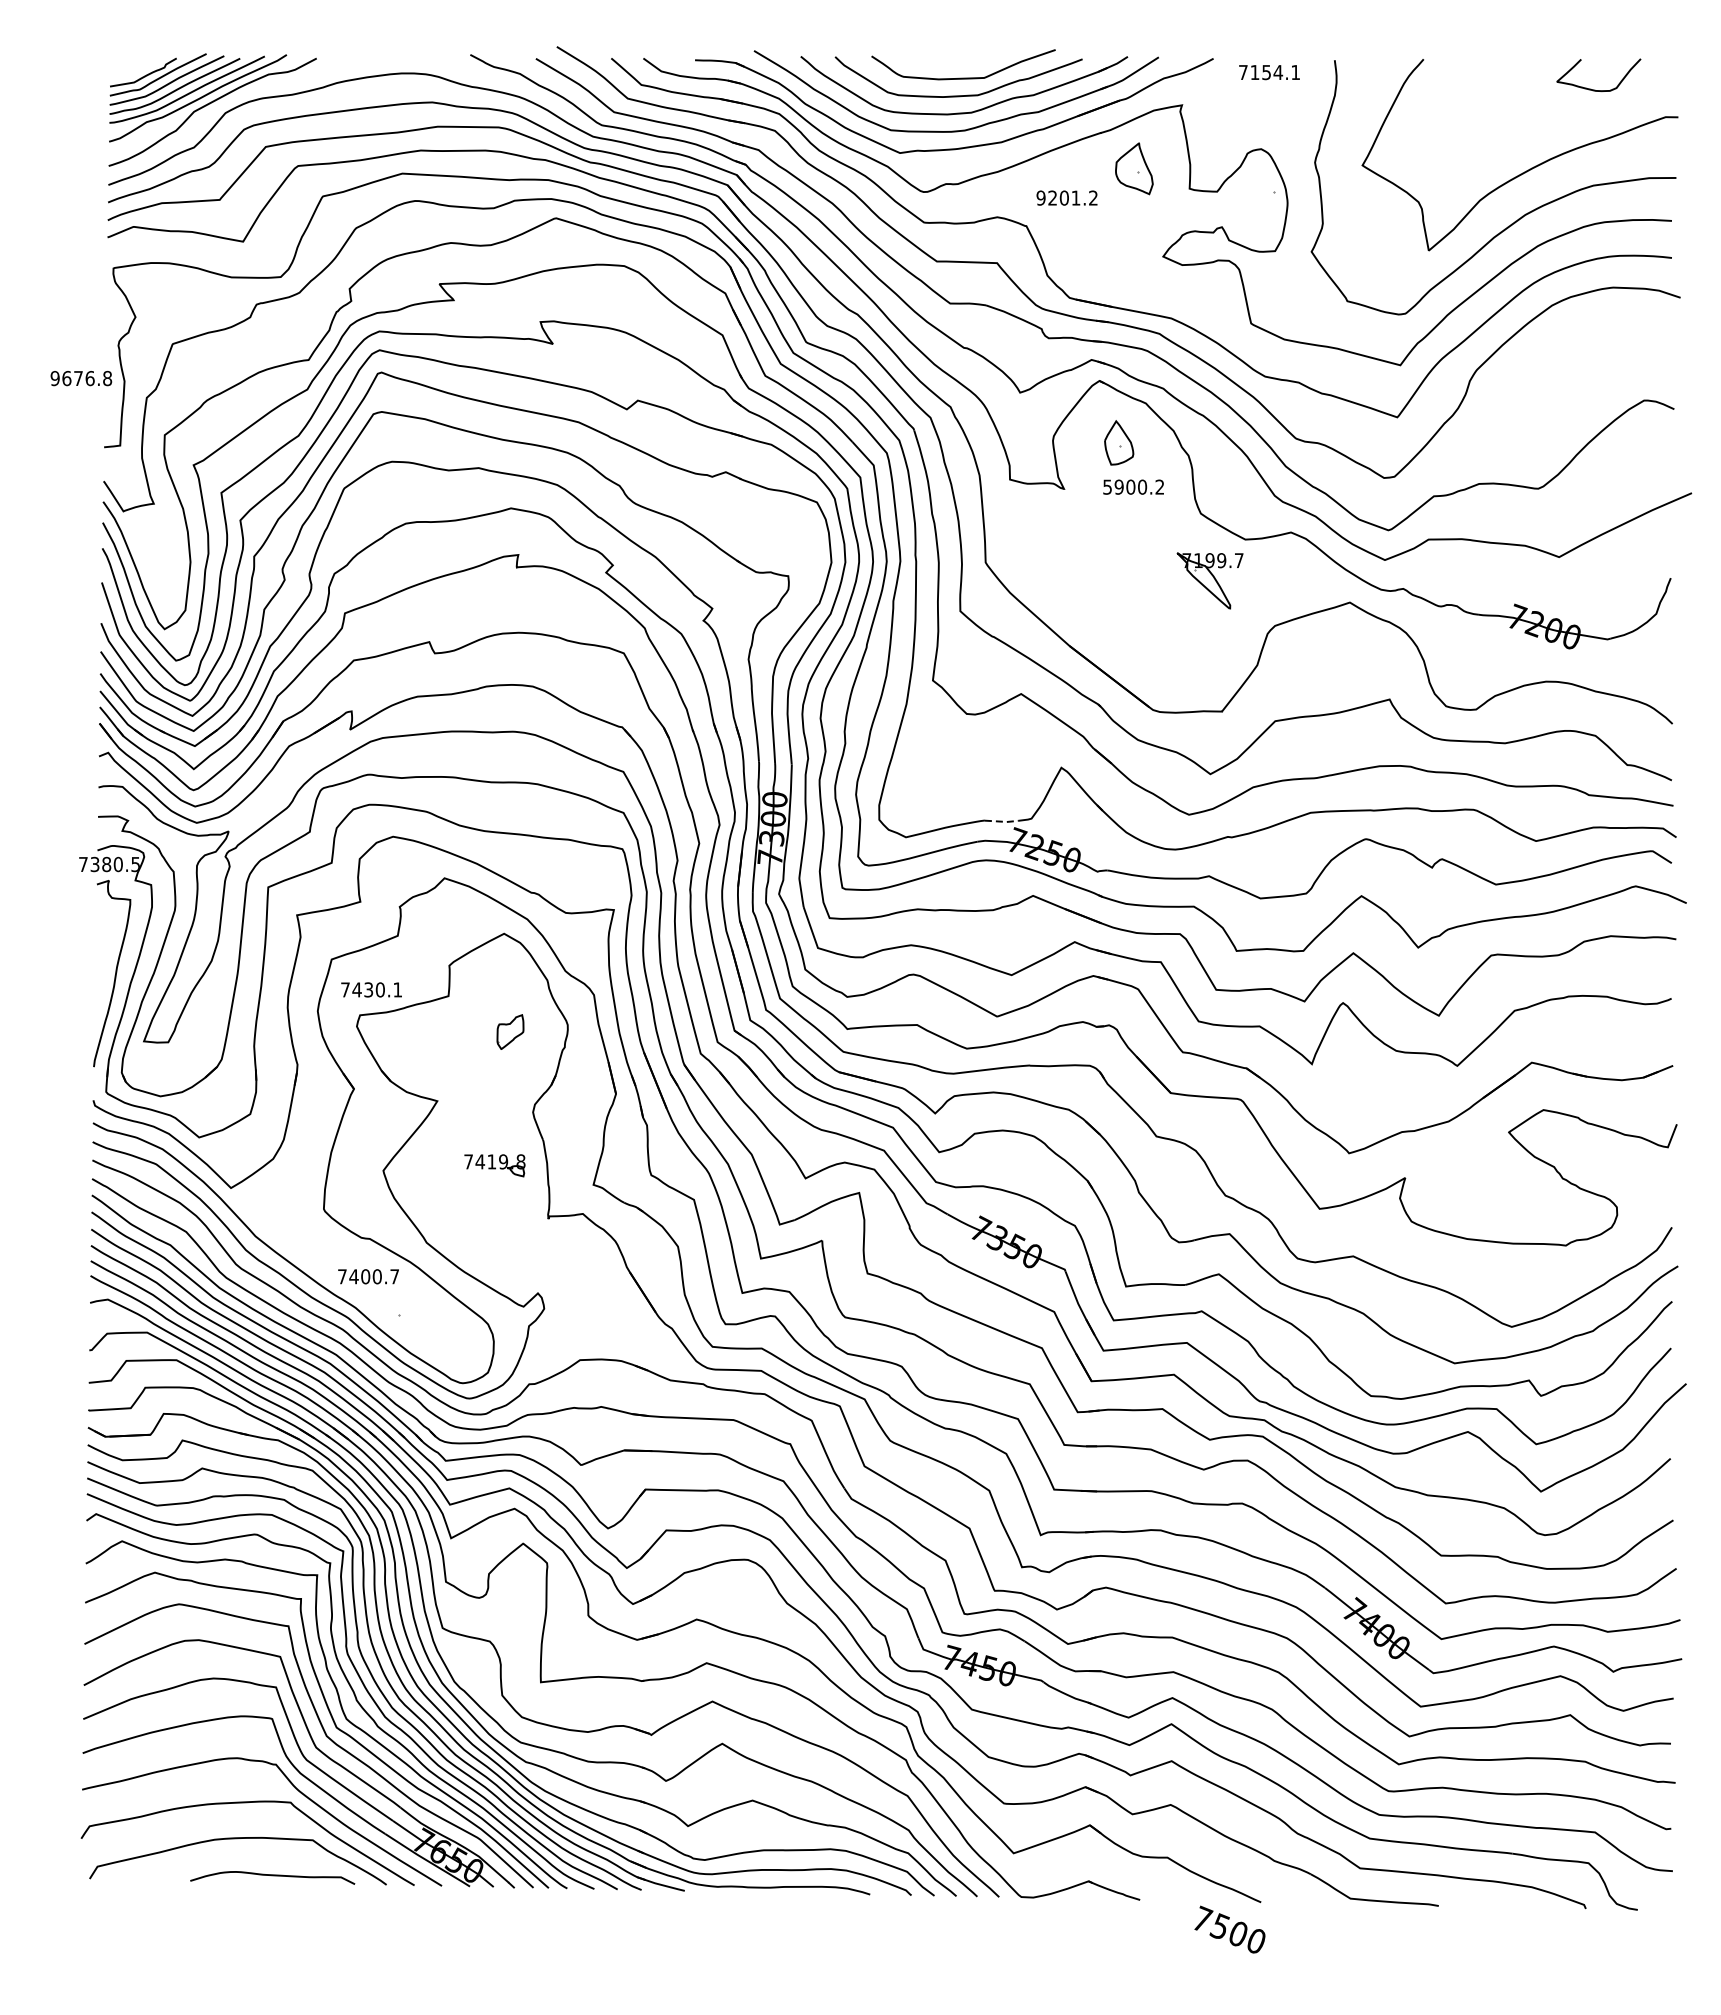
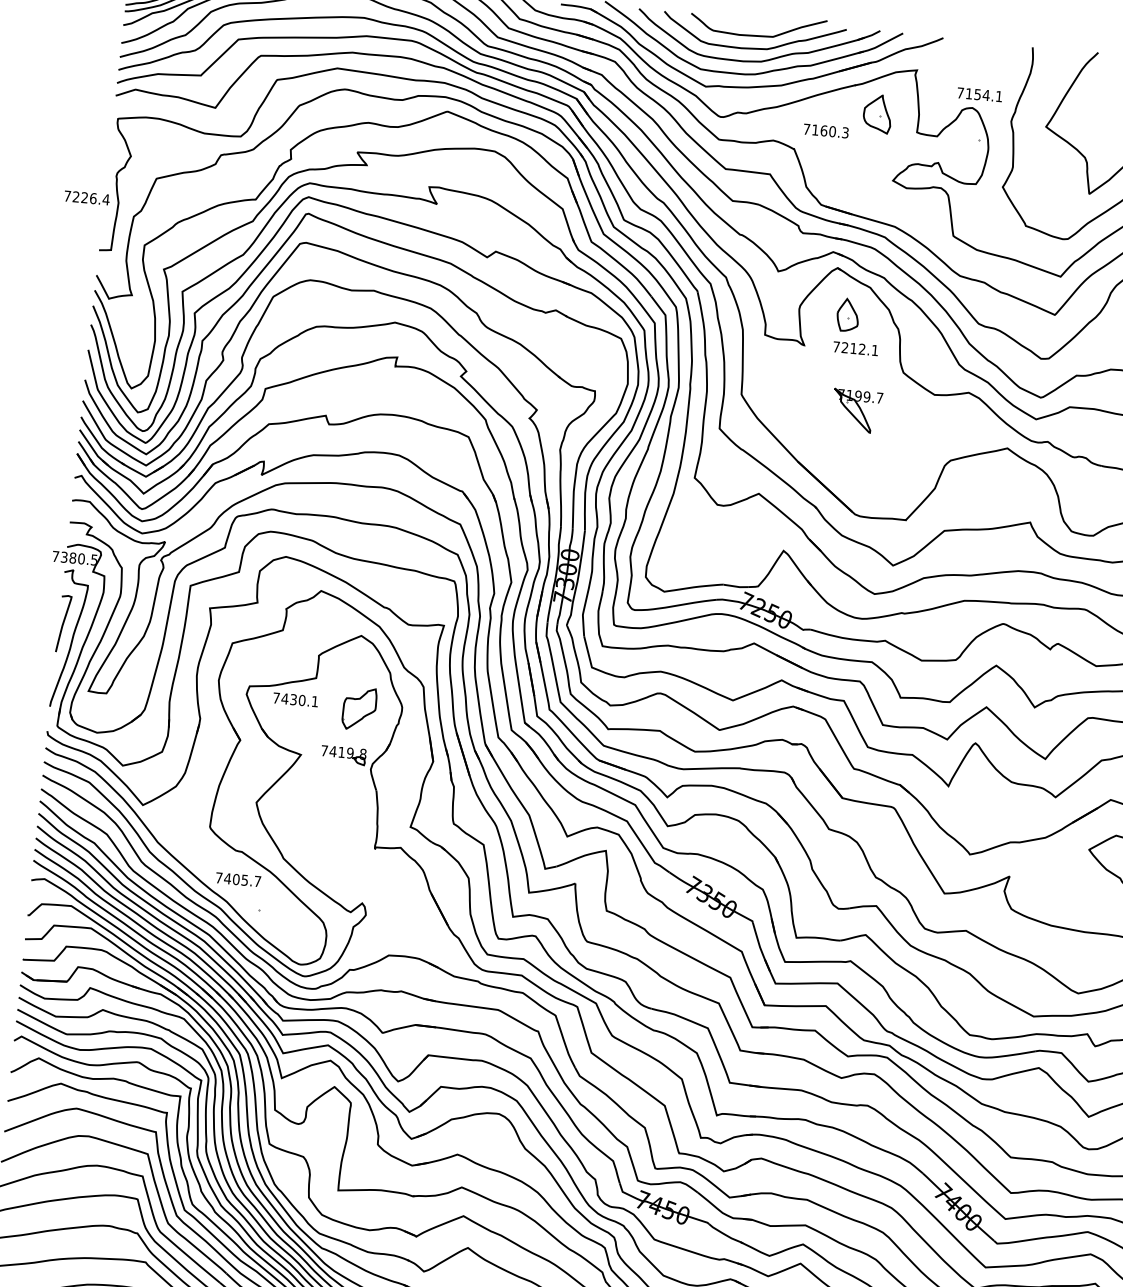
text: (1269, 72) -> (979, 94), moved
text: (1066, 197) -> (825, 130), 9201.2 -> 7160.3
text: (81, 378) -> (87, 197), 9676.8 -> 7226.4
text: (1133, 486) -> (855, 348), 5900.2 -> 7212.1
part: (1209, 580) -> (856, 410), moved
line: (1002, 821) -> (736, 586), dashed -> solid
curve: (102, 953) -> (63, 623), added
text: (371, 989) -> (295, 699), moved
part: (510, 1031) -> (359, 708), size x1.67
part: (494, 1165) -> (343, 755), moved
text: (376, 1276) -> (244, 880), 7400.7 -> 7405.7

